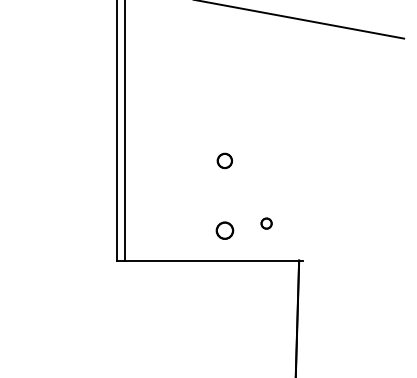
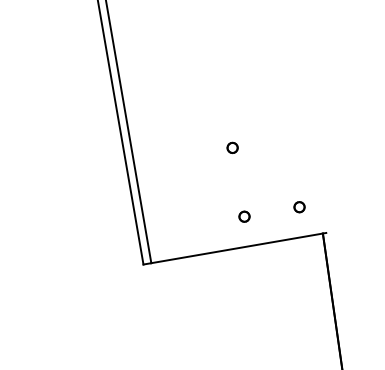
part: (224, 160) -> (232, 147), size x0.71
part: (266, 223) -> (299, 207), moved
part: (224, 230) -> (244, 216), size x0.62

